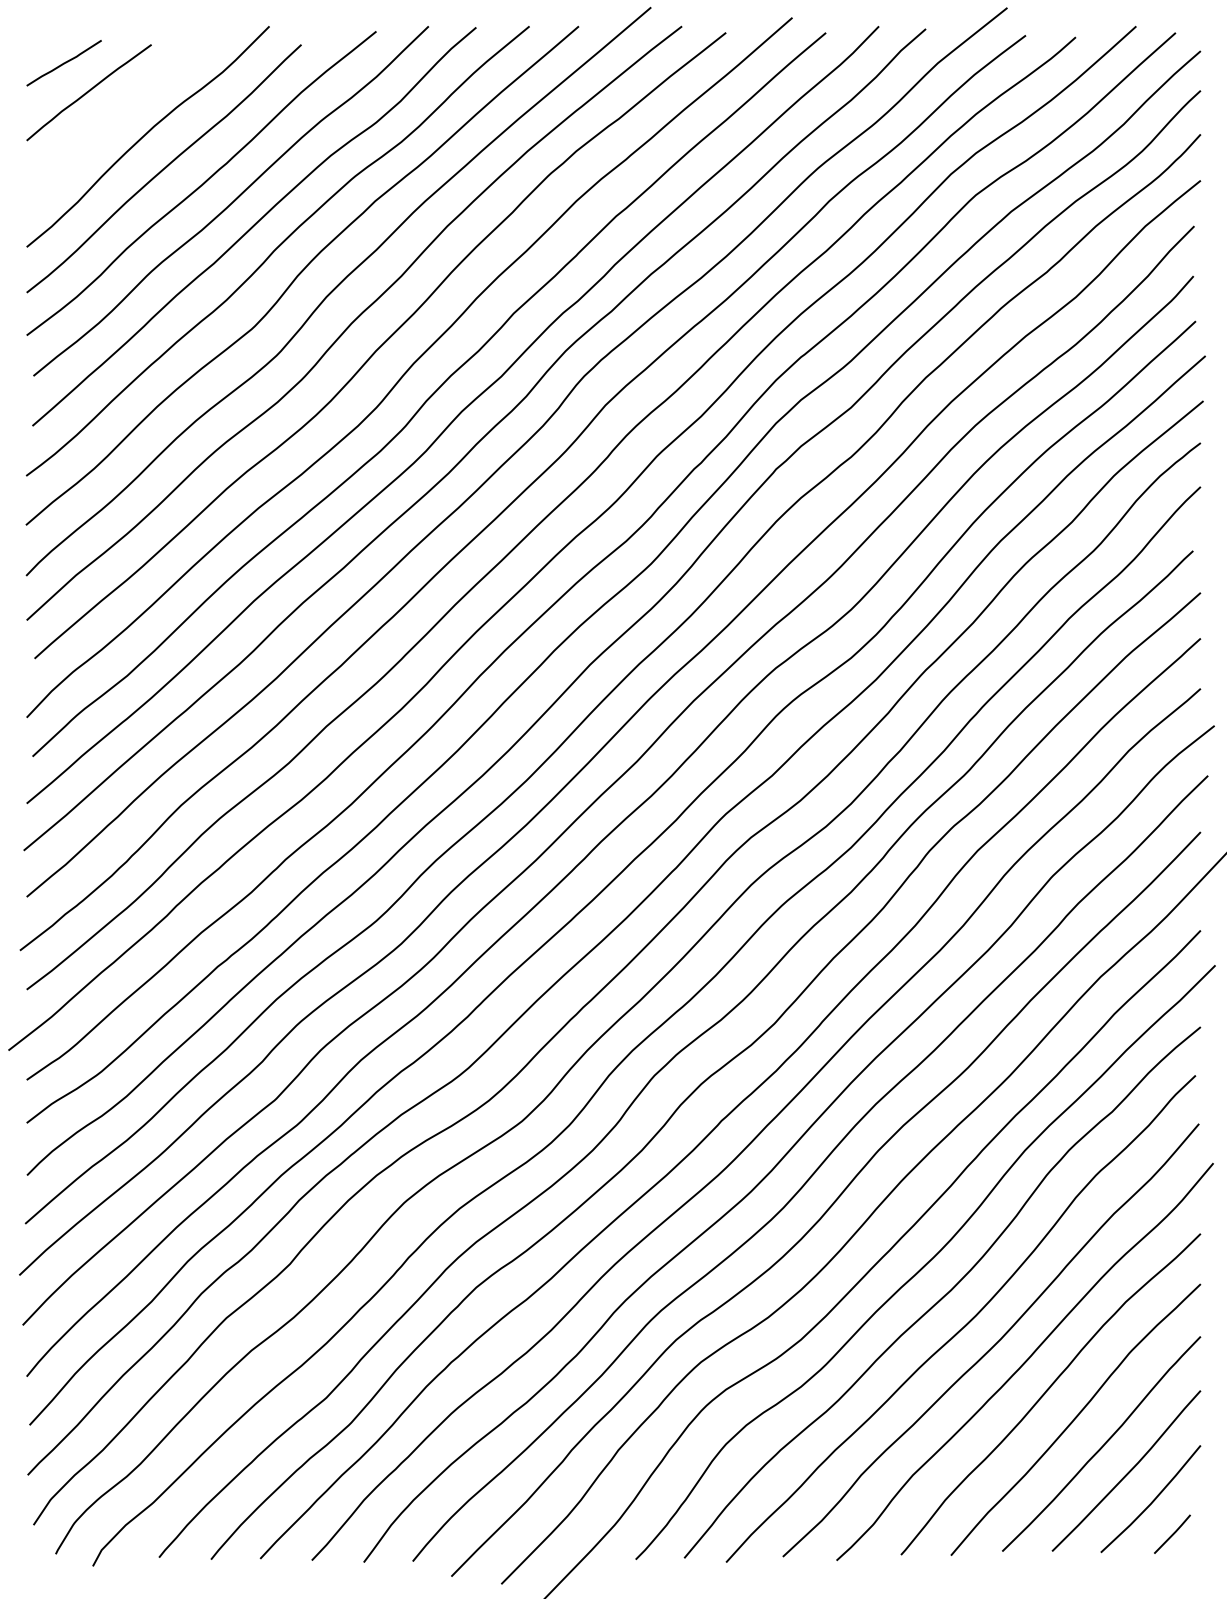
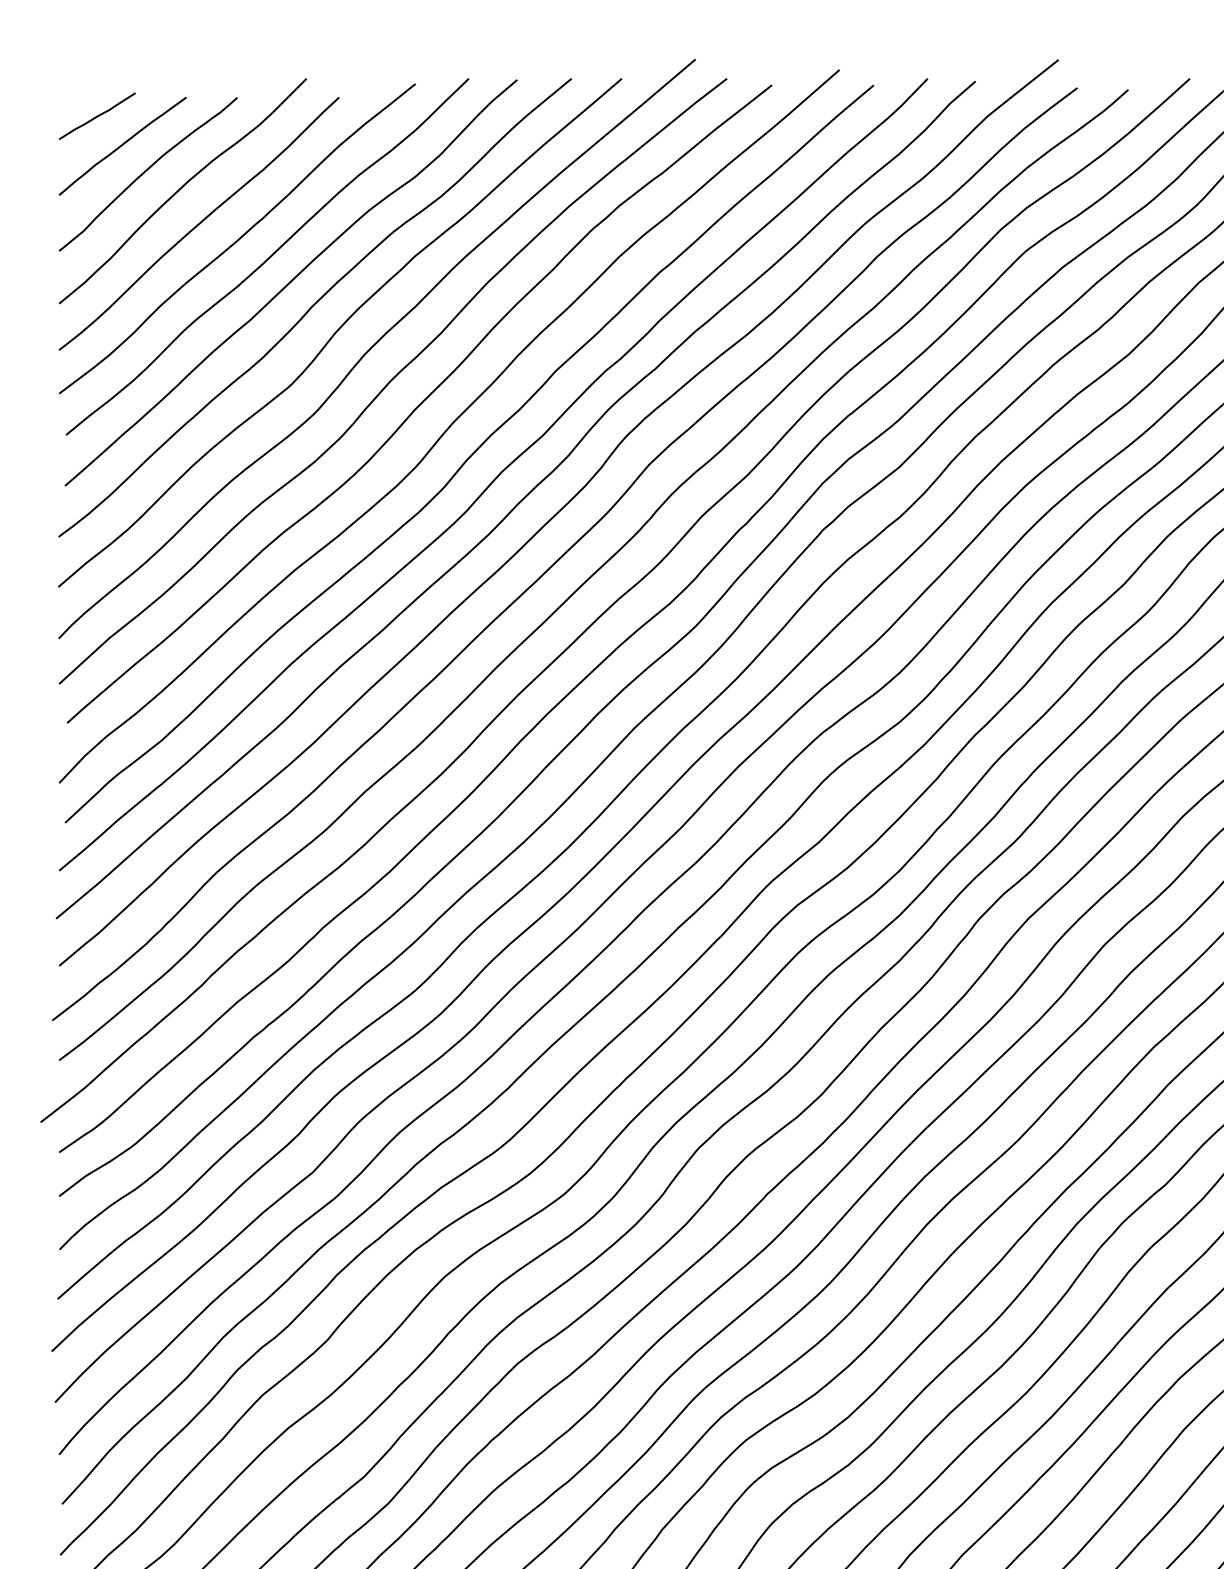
curve: (111, 118) -> (145, 172), added

